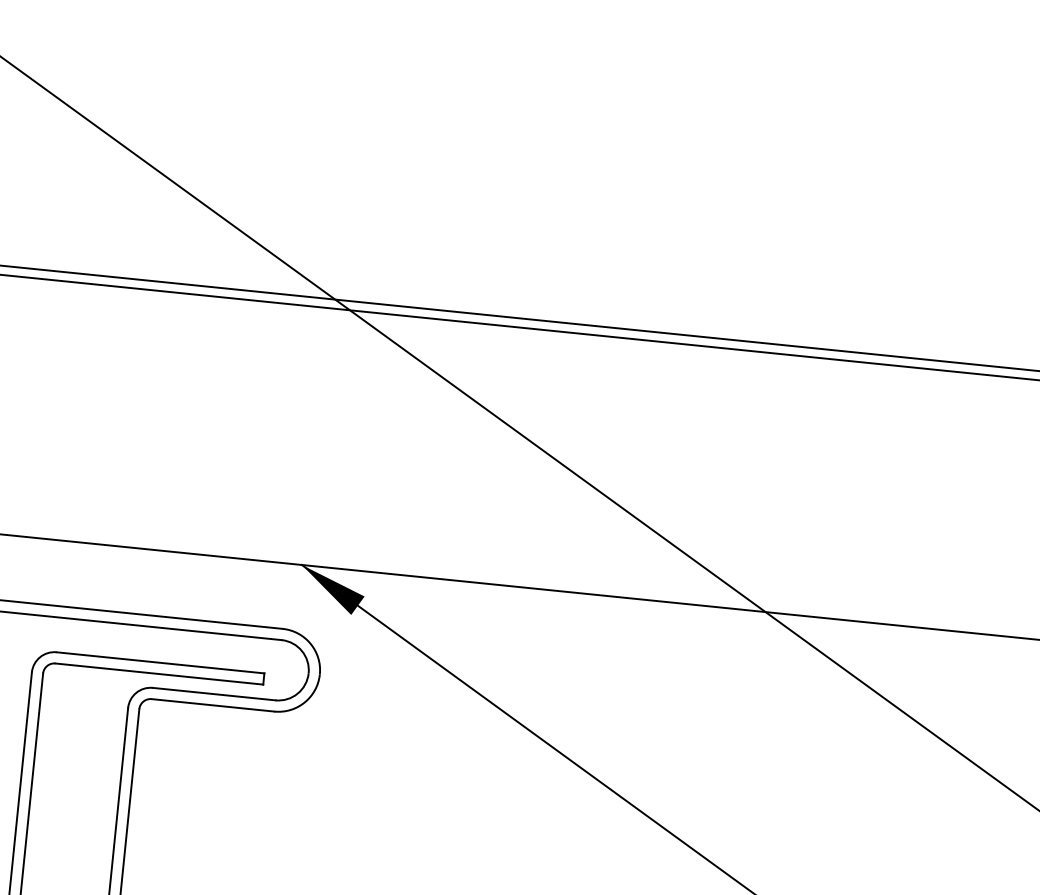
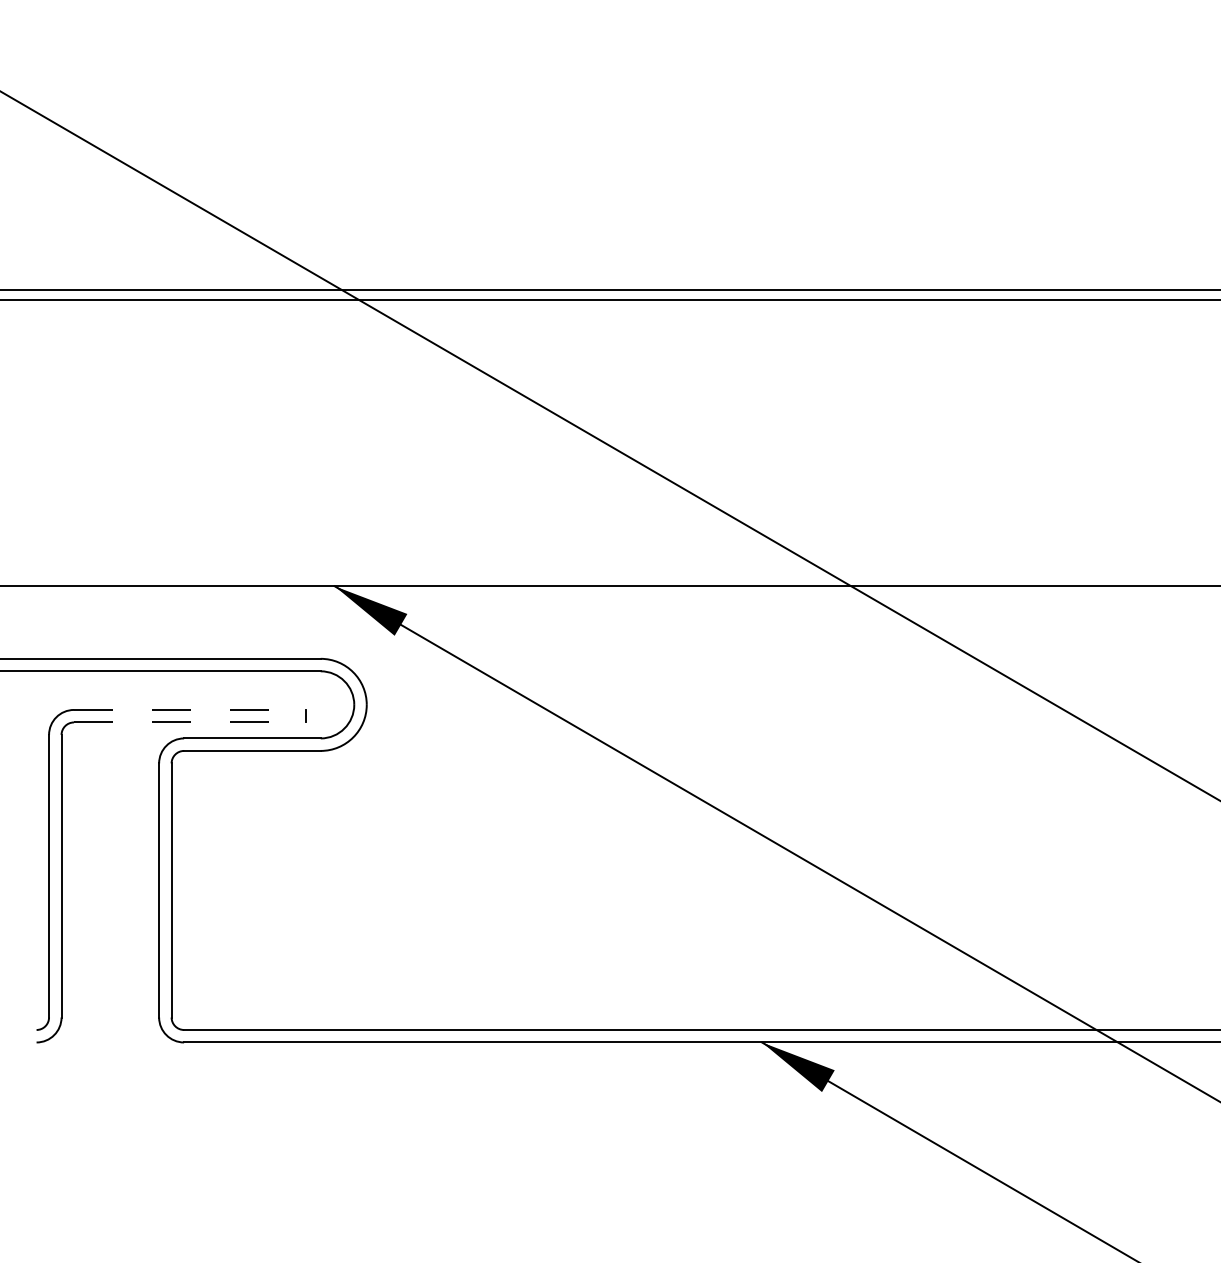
line: (160, 662) -> (189, 709), solid -> dashed
line: (159, 674) -> (189, 722), solid -> dashed

